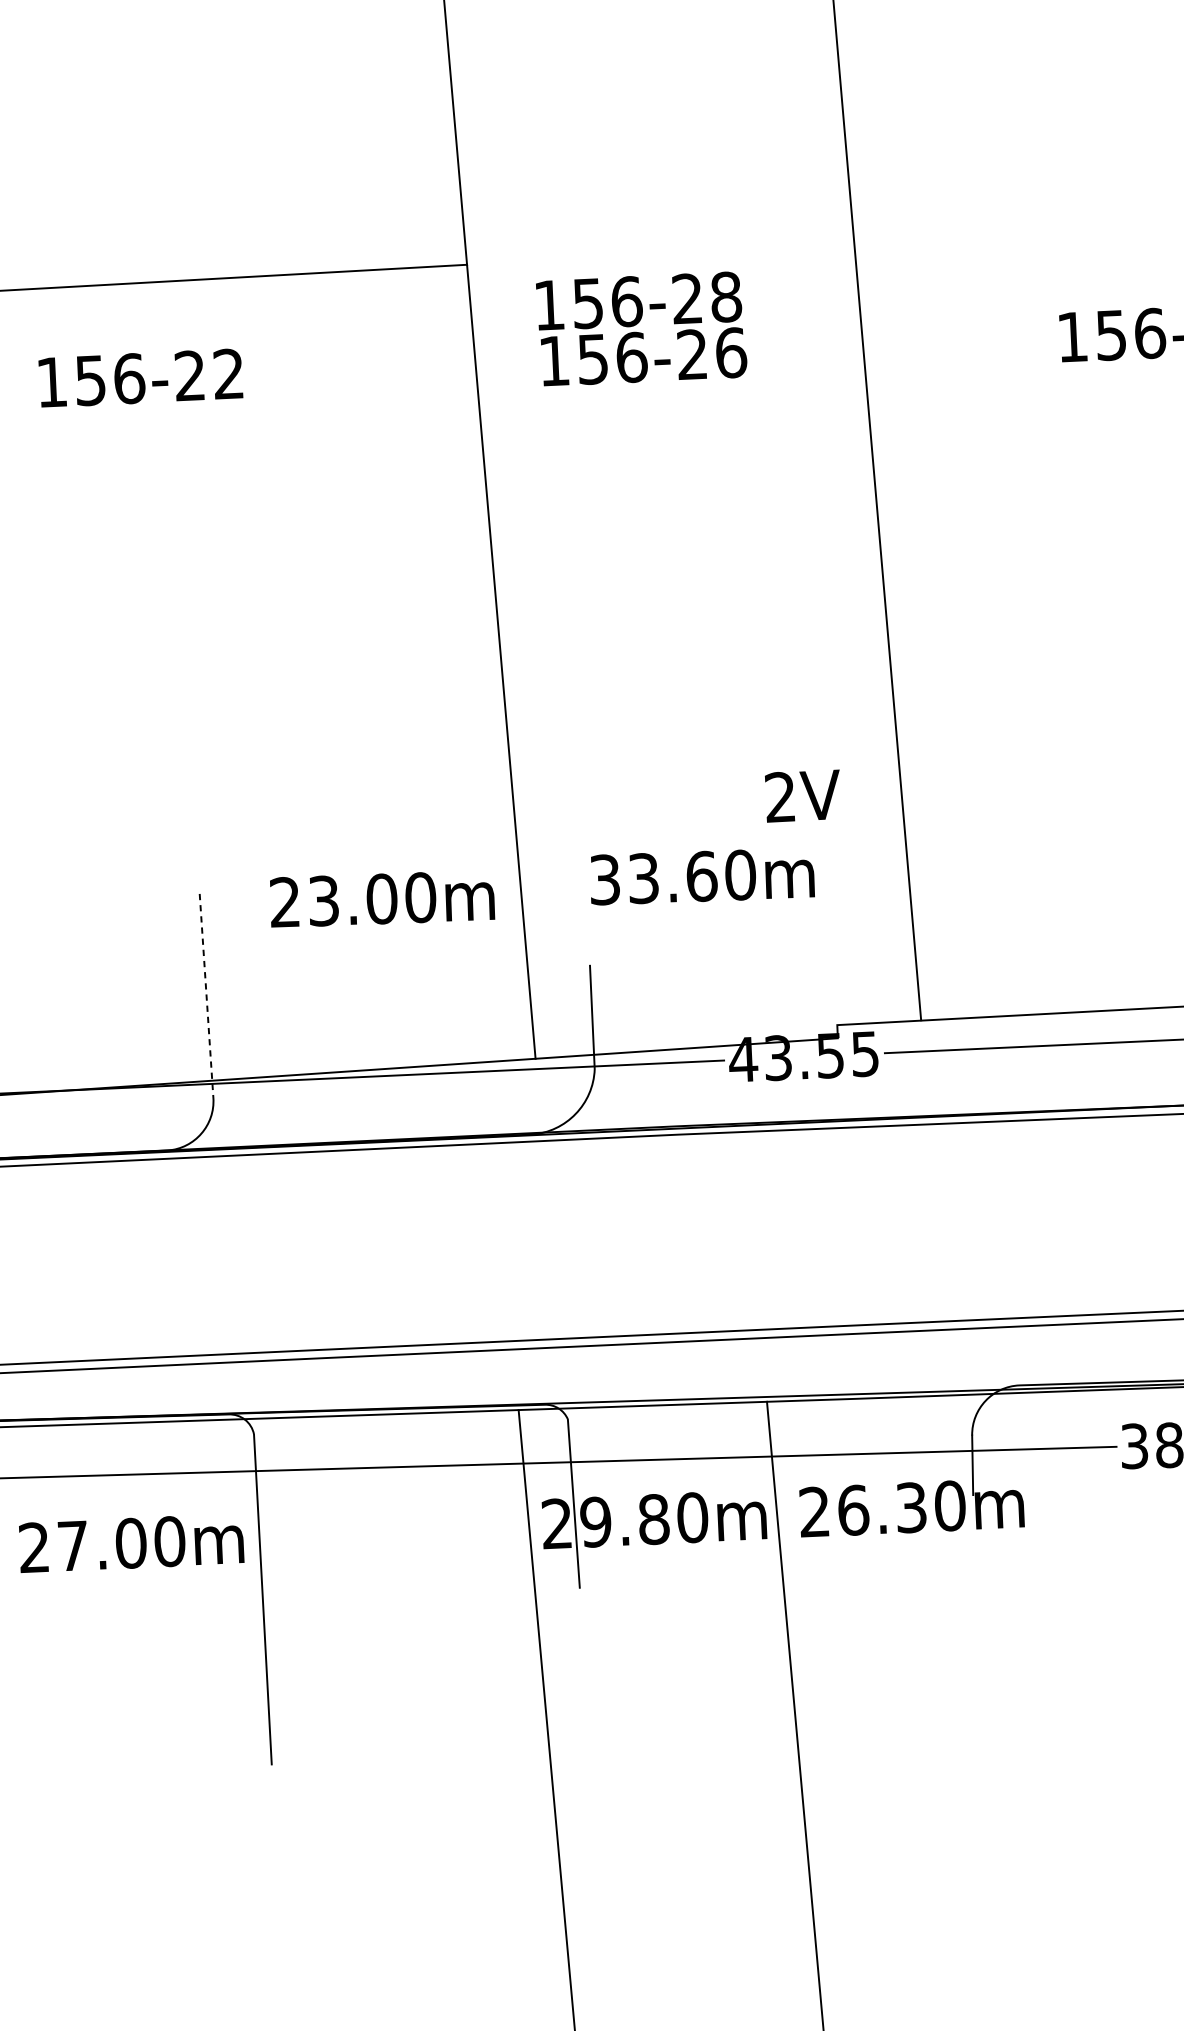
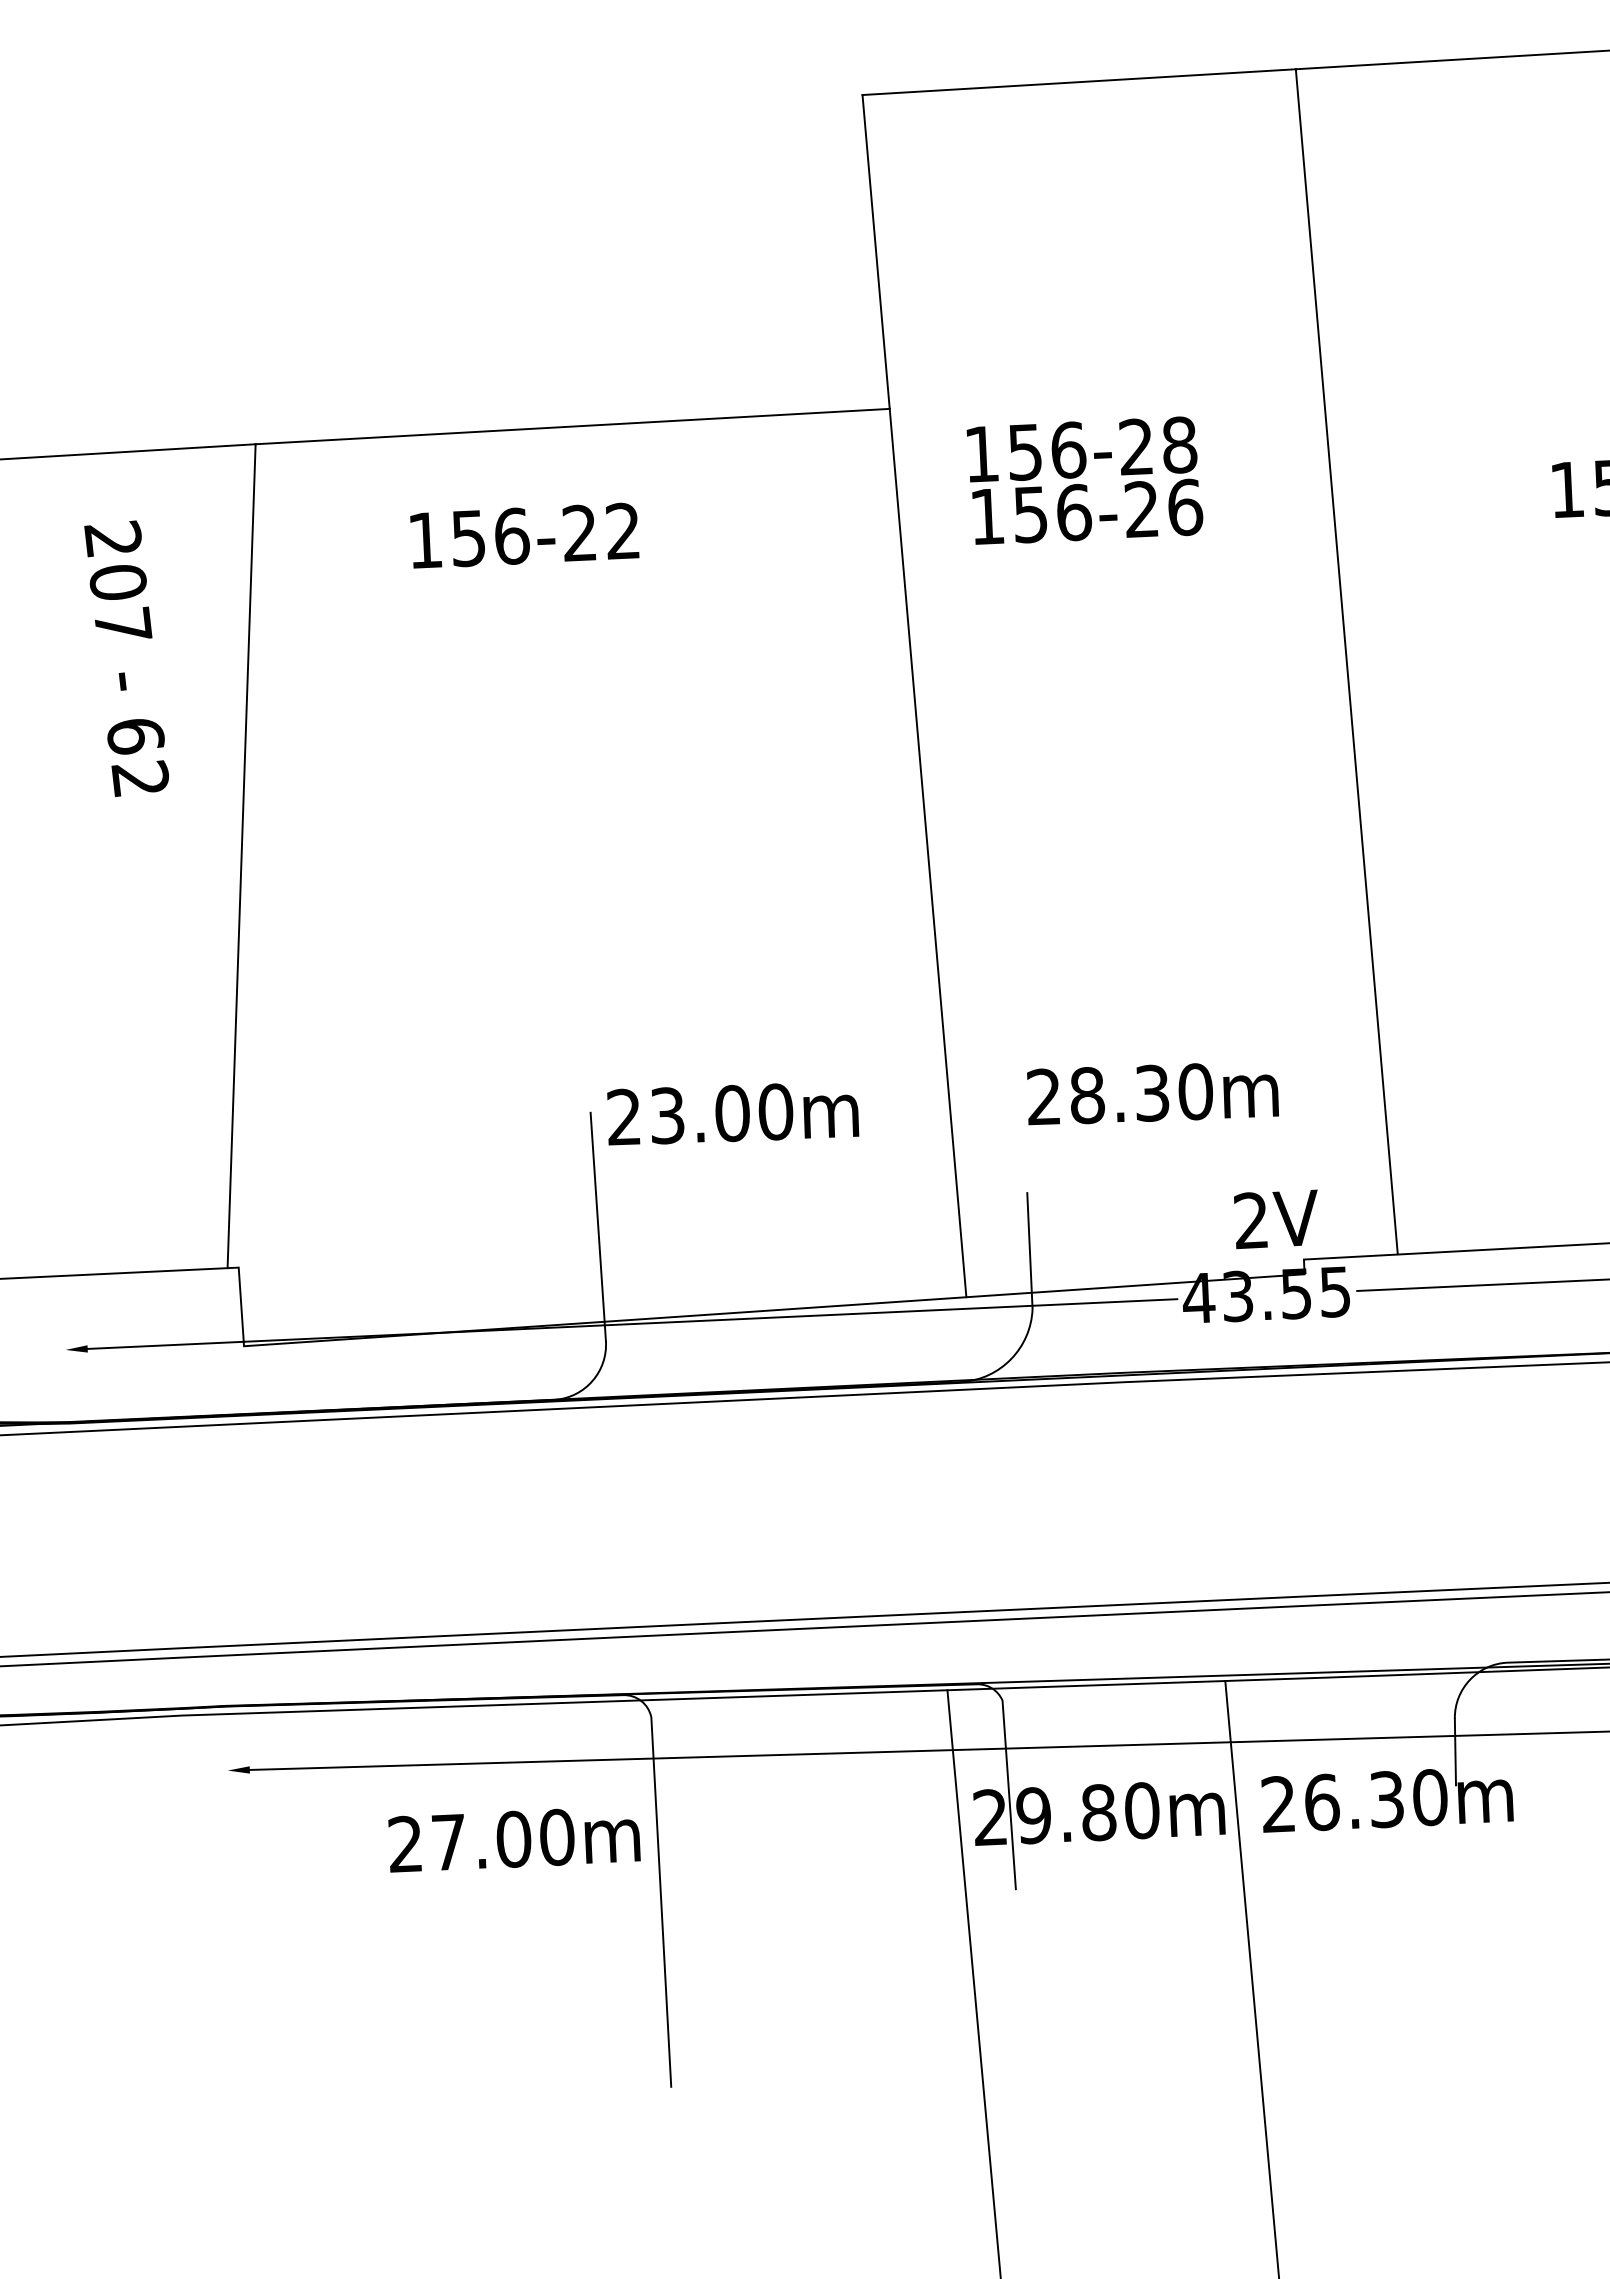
text: (802, 796) -> (1275, 1219), moved
text: (653, 877) -> (1098, 1094), 33.60m -> 28.30m
text: (382, 899) -> (733, 1114), moved
line: (206, 996) -> (598, 1227), dashed -> solid

